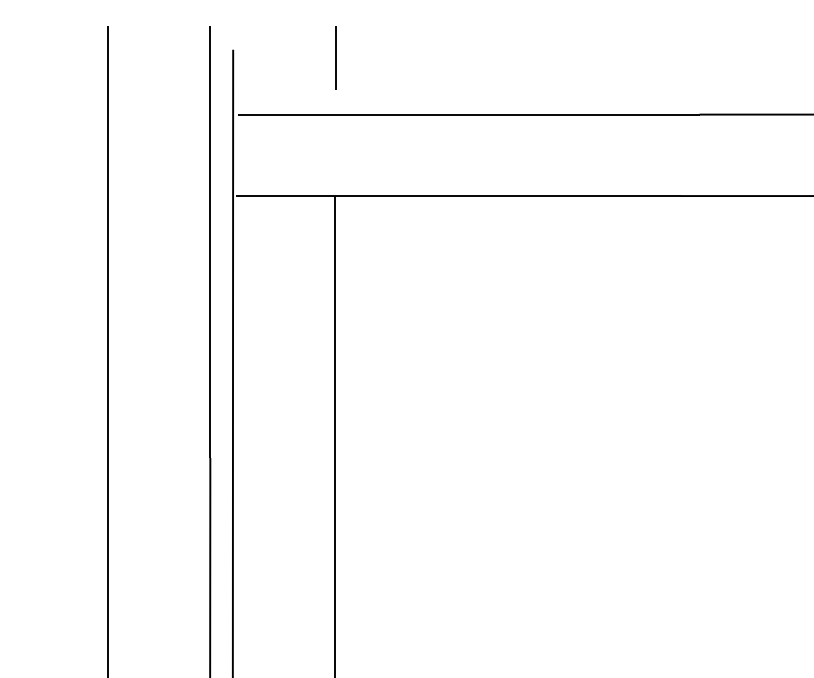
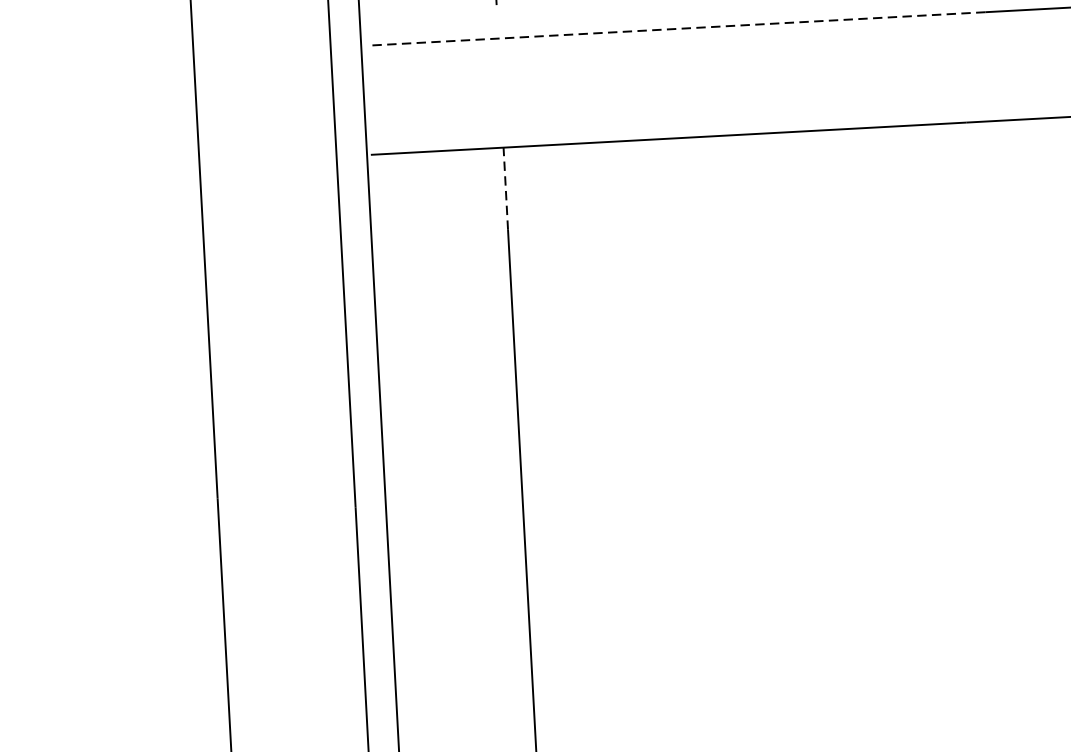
line: (468, 114) -> (676, 28), solid -> dashed
line: (335, 226) -> (506, 188), solid -> dashed

